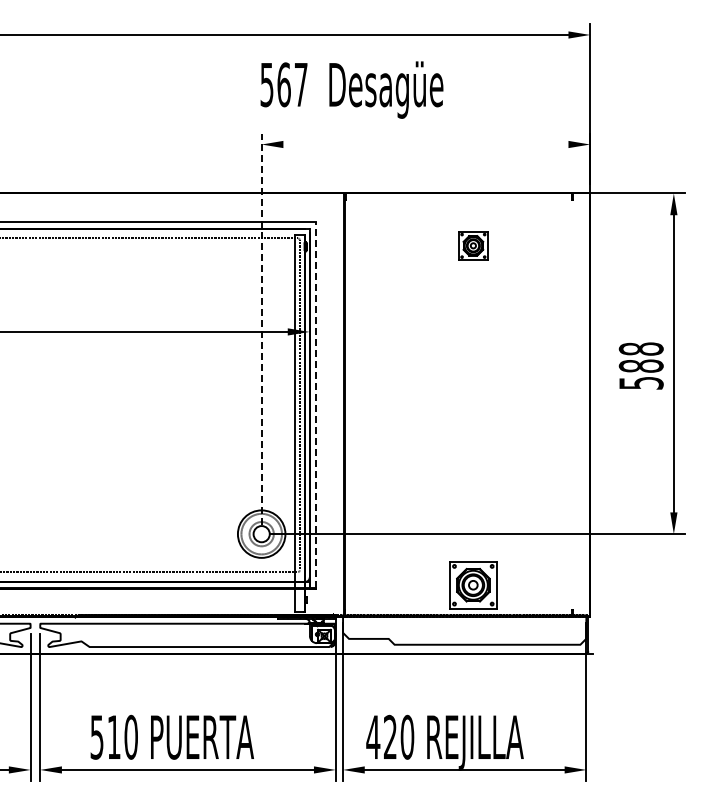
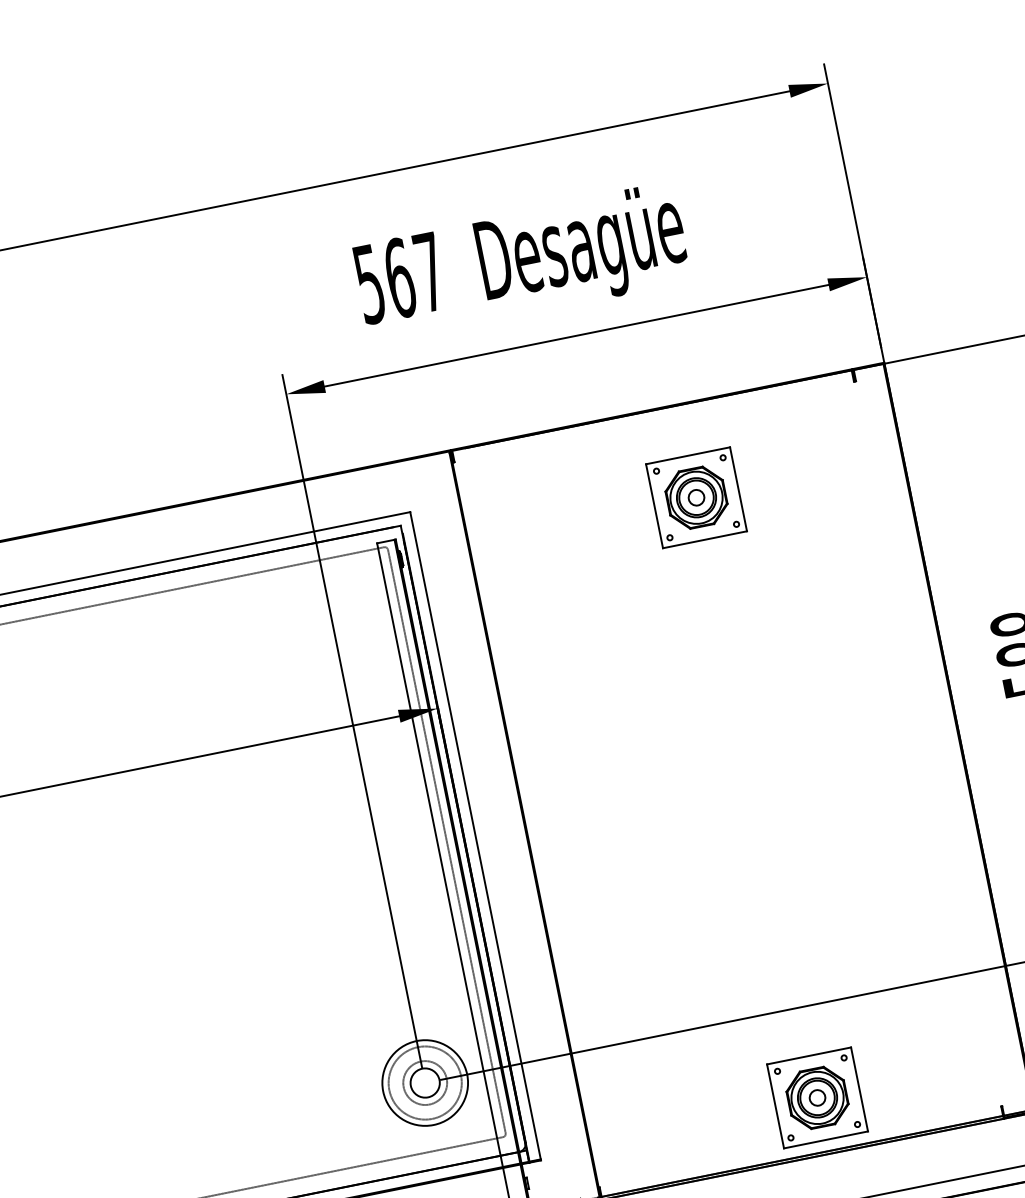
text: (351, 89) -> (520, 262), moved
line: (425, 144) -> (575, 335), added
part: (473, 245) -> (696, 497), size x1.67
line: (261, 329) -> (351, 721), dashed -> solid
line: (316, 404) -> (475, 834), dashed -> solid

